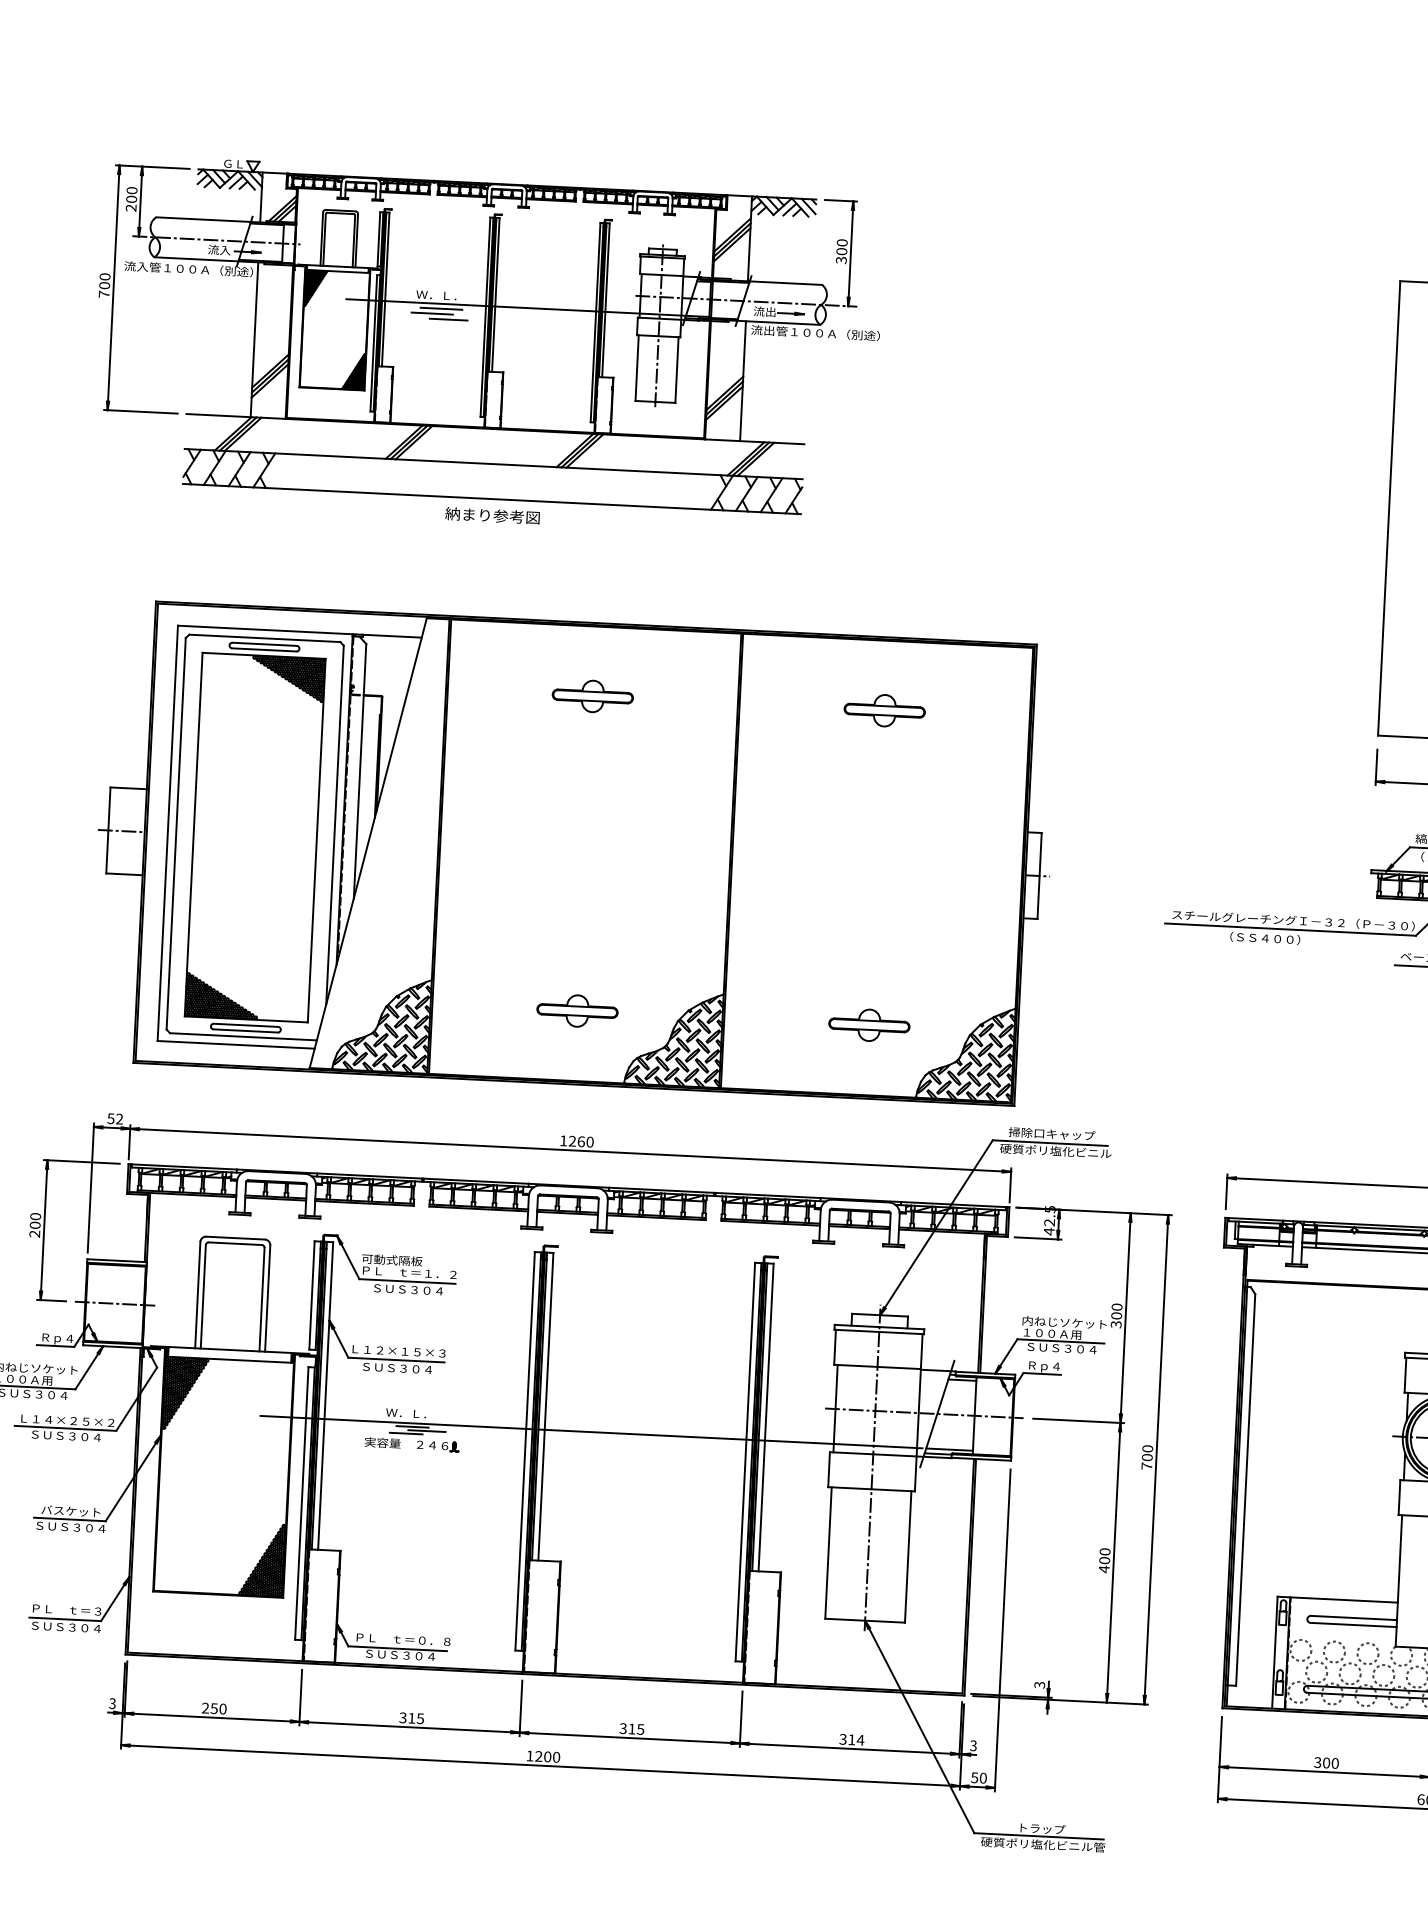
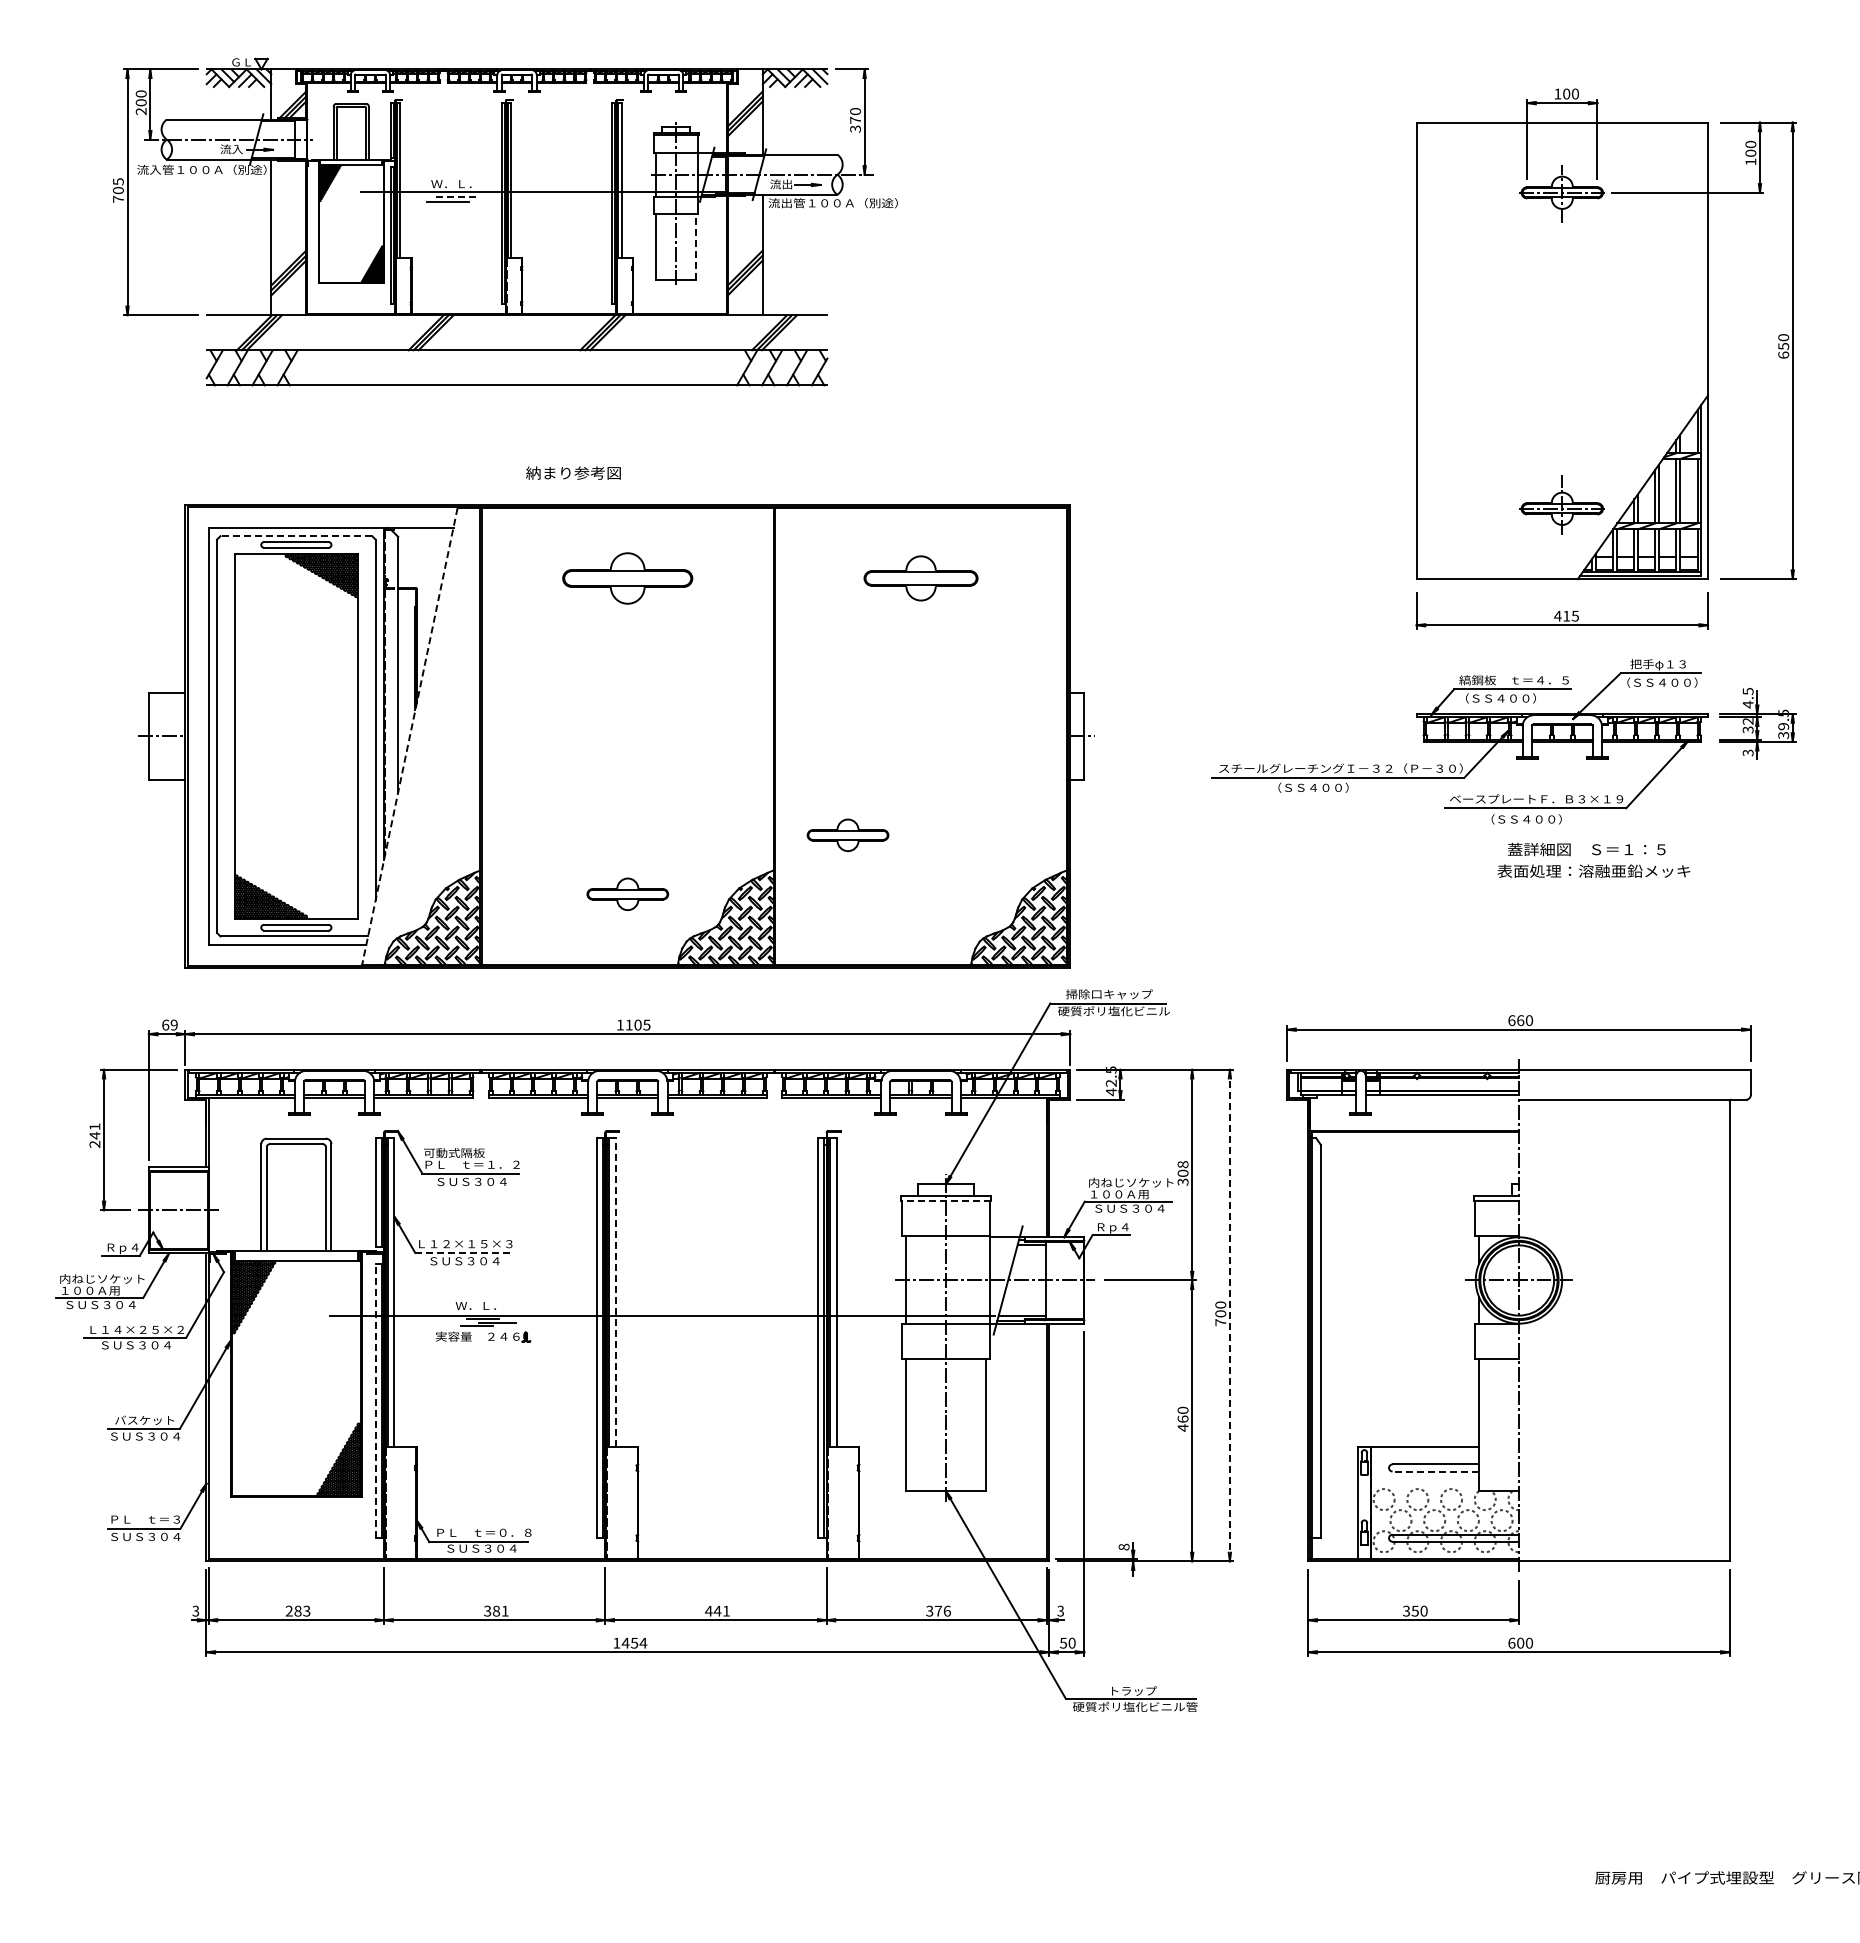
text: (841, 250) -> (855, 119), 300 -> 370
text: (105, 276) -> (118, 181), 700 -> 705
line: (441, 309) -> (457, 197), solid -> dashed
line: (448, 319) -> (464, 207), removed
line: (677, 369) -> (696, 246), solid -> dashed
text: (492, 515) -> (573, 472), moved
line: (265, 638) -> (296, 536), solid -> dashed
part: (592, 695) -> (627, 577), size x1.6
part: (884, 709) -> (920, 577), size x1.4
line: (367, 843) -> (409, 736), solid -> dashed
part: (868, 1024) -> (847, 834), moved
text: (114, 1118) -> (169, 1024), 52 -> 69
text: (580, 1141) -> (637, 1024), 1260 -> 1105
text: (35, 1221) -> (94, 1131), 200 -> 241
text: (1117, 1307) -> (1183, 1164), 300 -> 308
line: (878, 1332) -> (945, 1201), solid -> dashed
line: (397, 1359) -> (464, 1252), solid -> dashed
line: (545, 1406) -> (615, 1292), solid -> dashed
line: (1155, 1459) -> (1229, 1315), solid -> dashed
line: (301, 1503) -> (375, 1401), solid -> dashed
text: (1104, 1559) -> (1182, 1418), 400 -> 460
line: (1353, 1624) -> (1435, 1471), solid -> dashed
text: (1039, 1684) -> (1123, 1546), 3 -> 8
text: (218, 1708) -> (302, 1610), 250 -> 283
text: (415, 1717) -> (500, 1610), 315 -> 381
text: (631, 1728) -> (717, 1610), 315 -> 441
text: (856, 1739) -> (943, 1610), 314 -> 376
text: (547, 1756) -> (634, 1642), 1200 -> 1454
text: (1325, 1762) -> (1414, 1610), 300 -> 350

